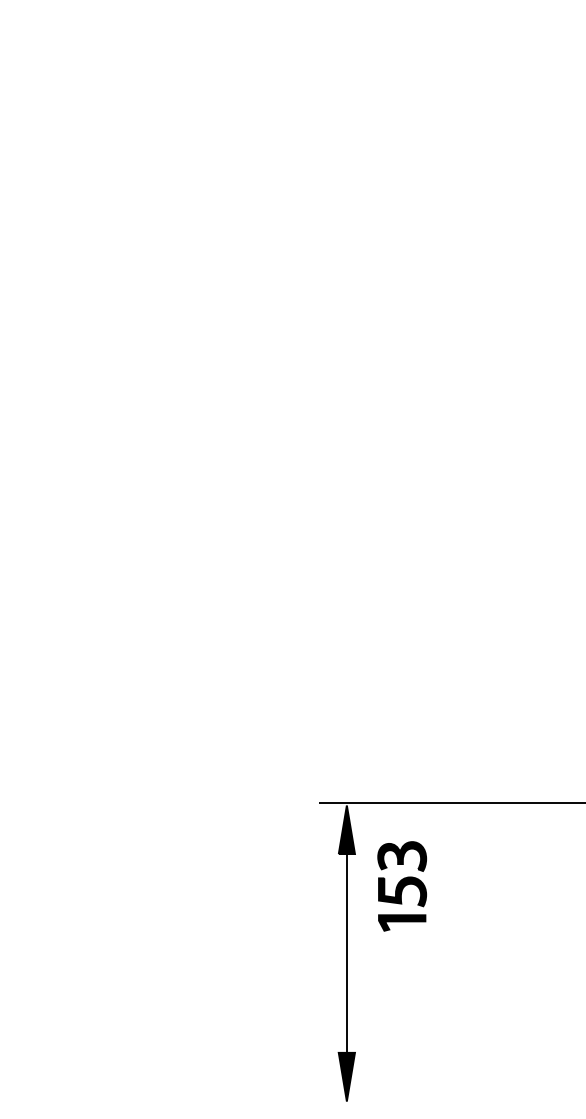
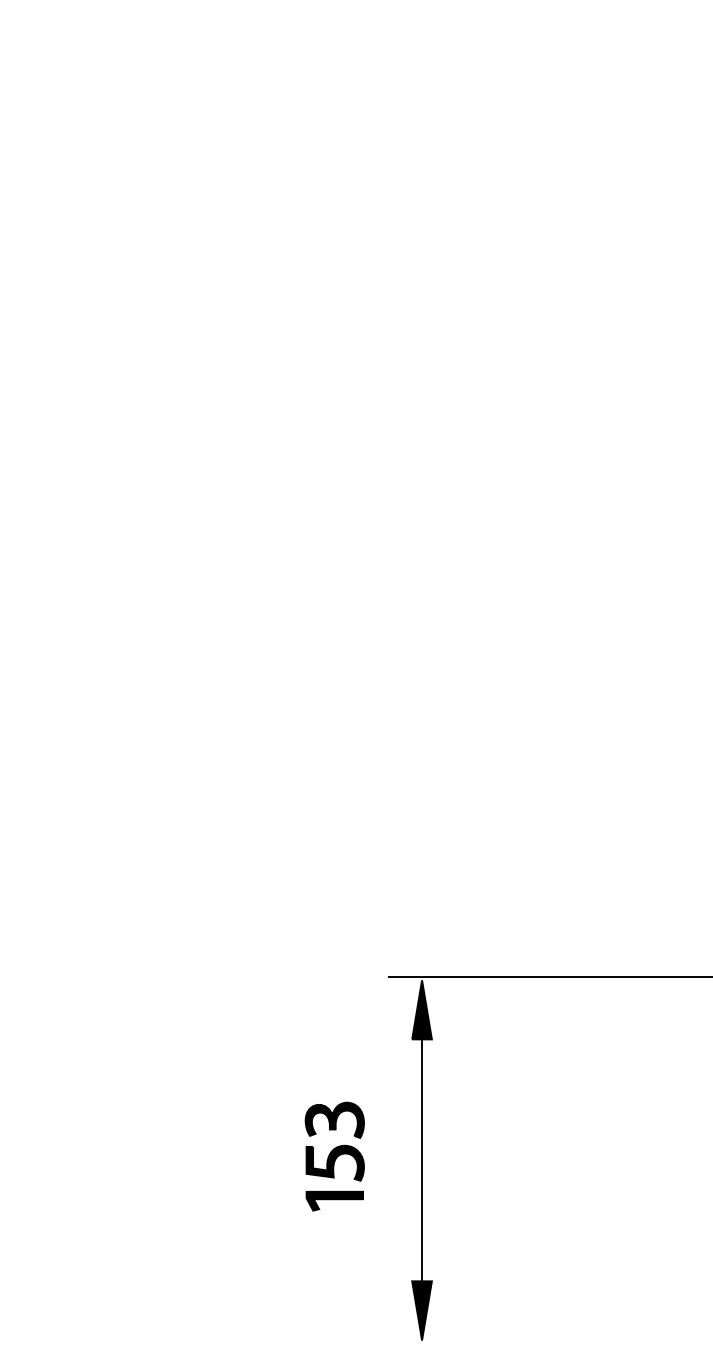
part: (401, 886) -> (333, 1156), moved

